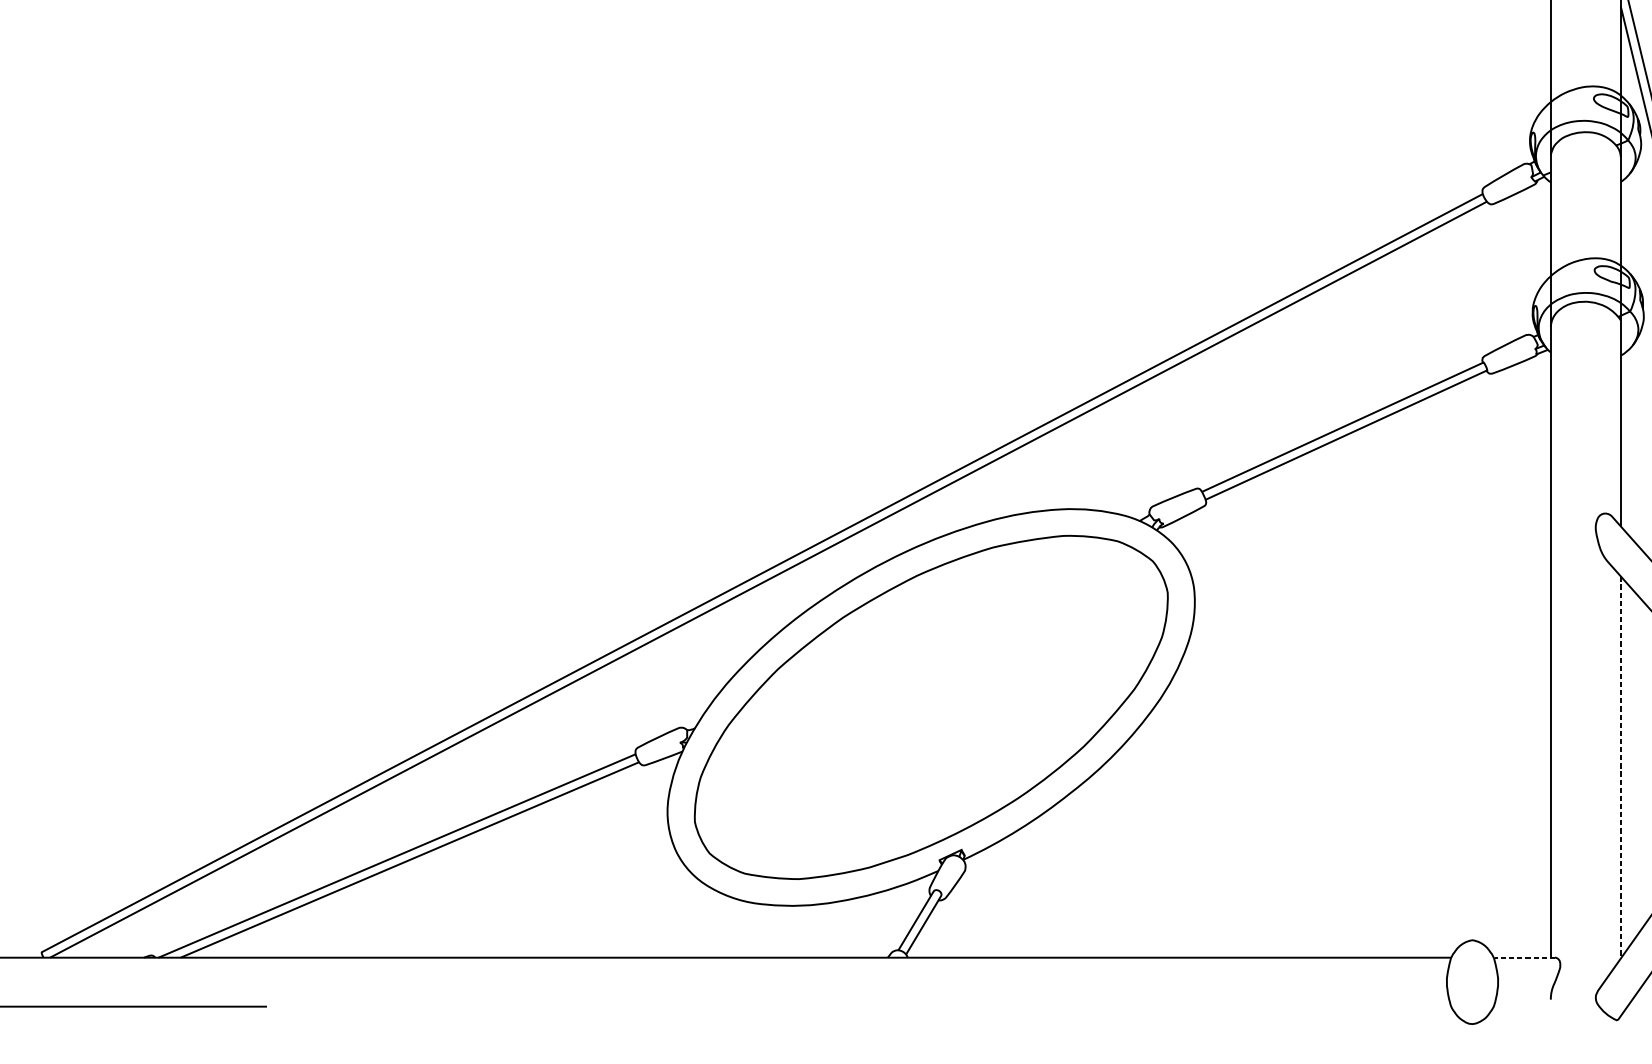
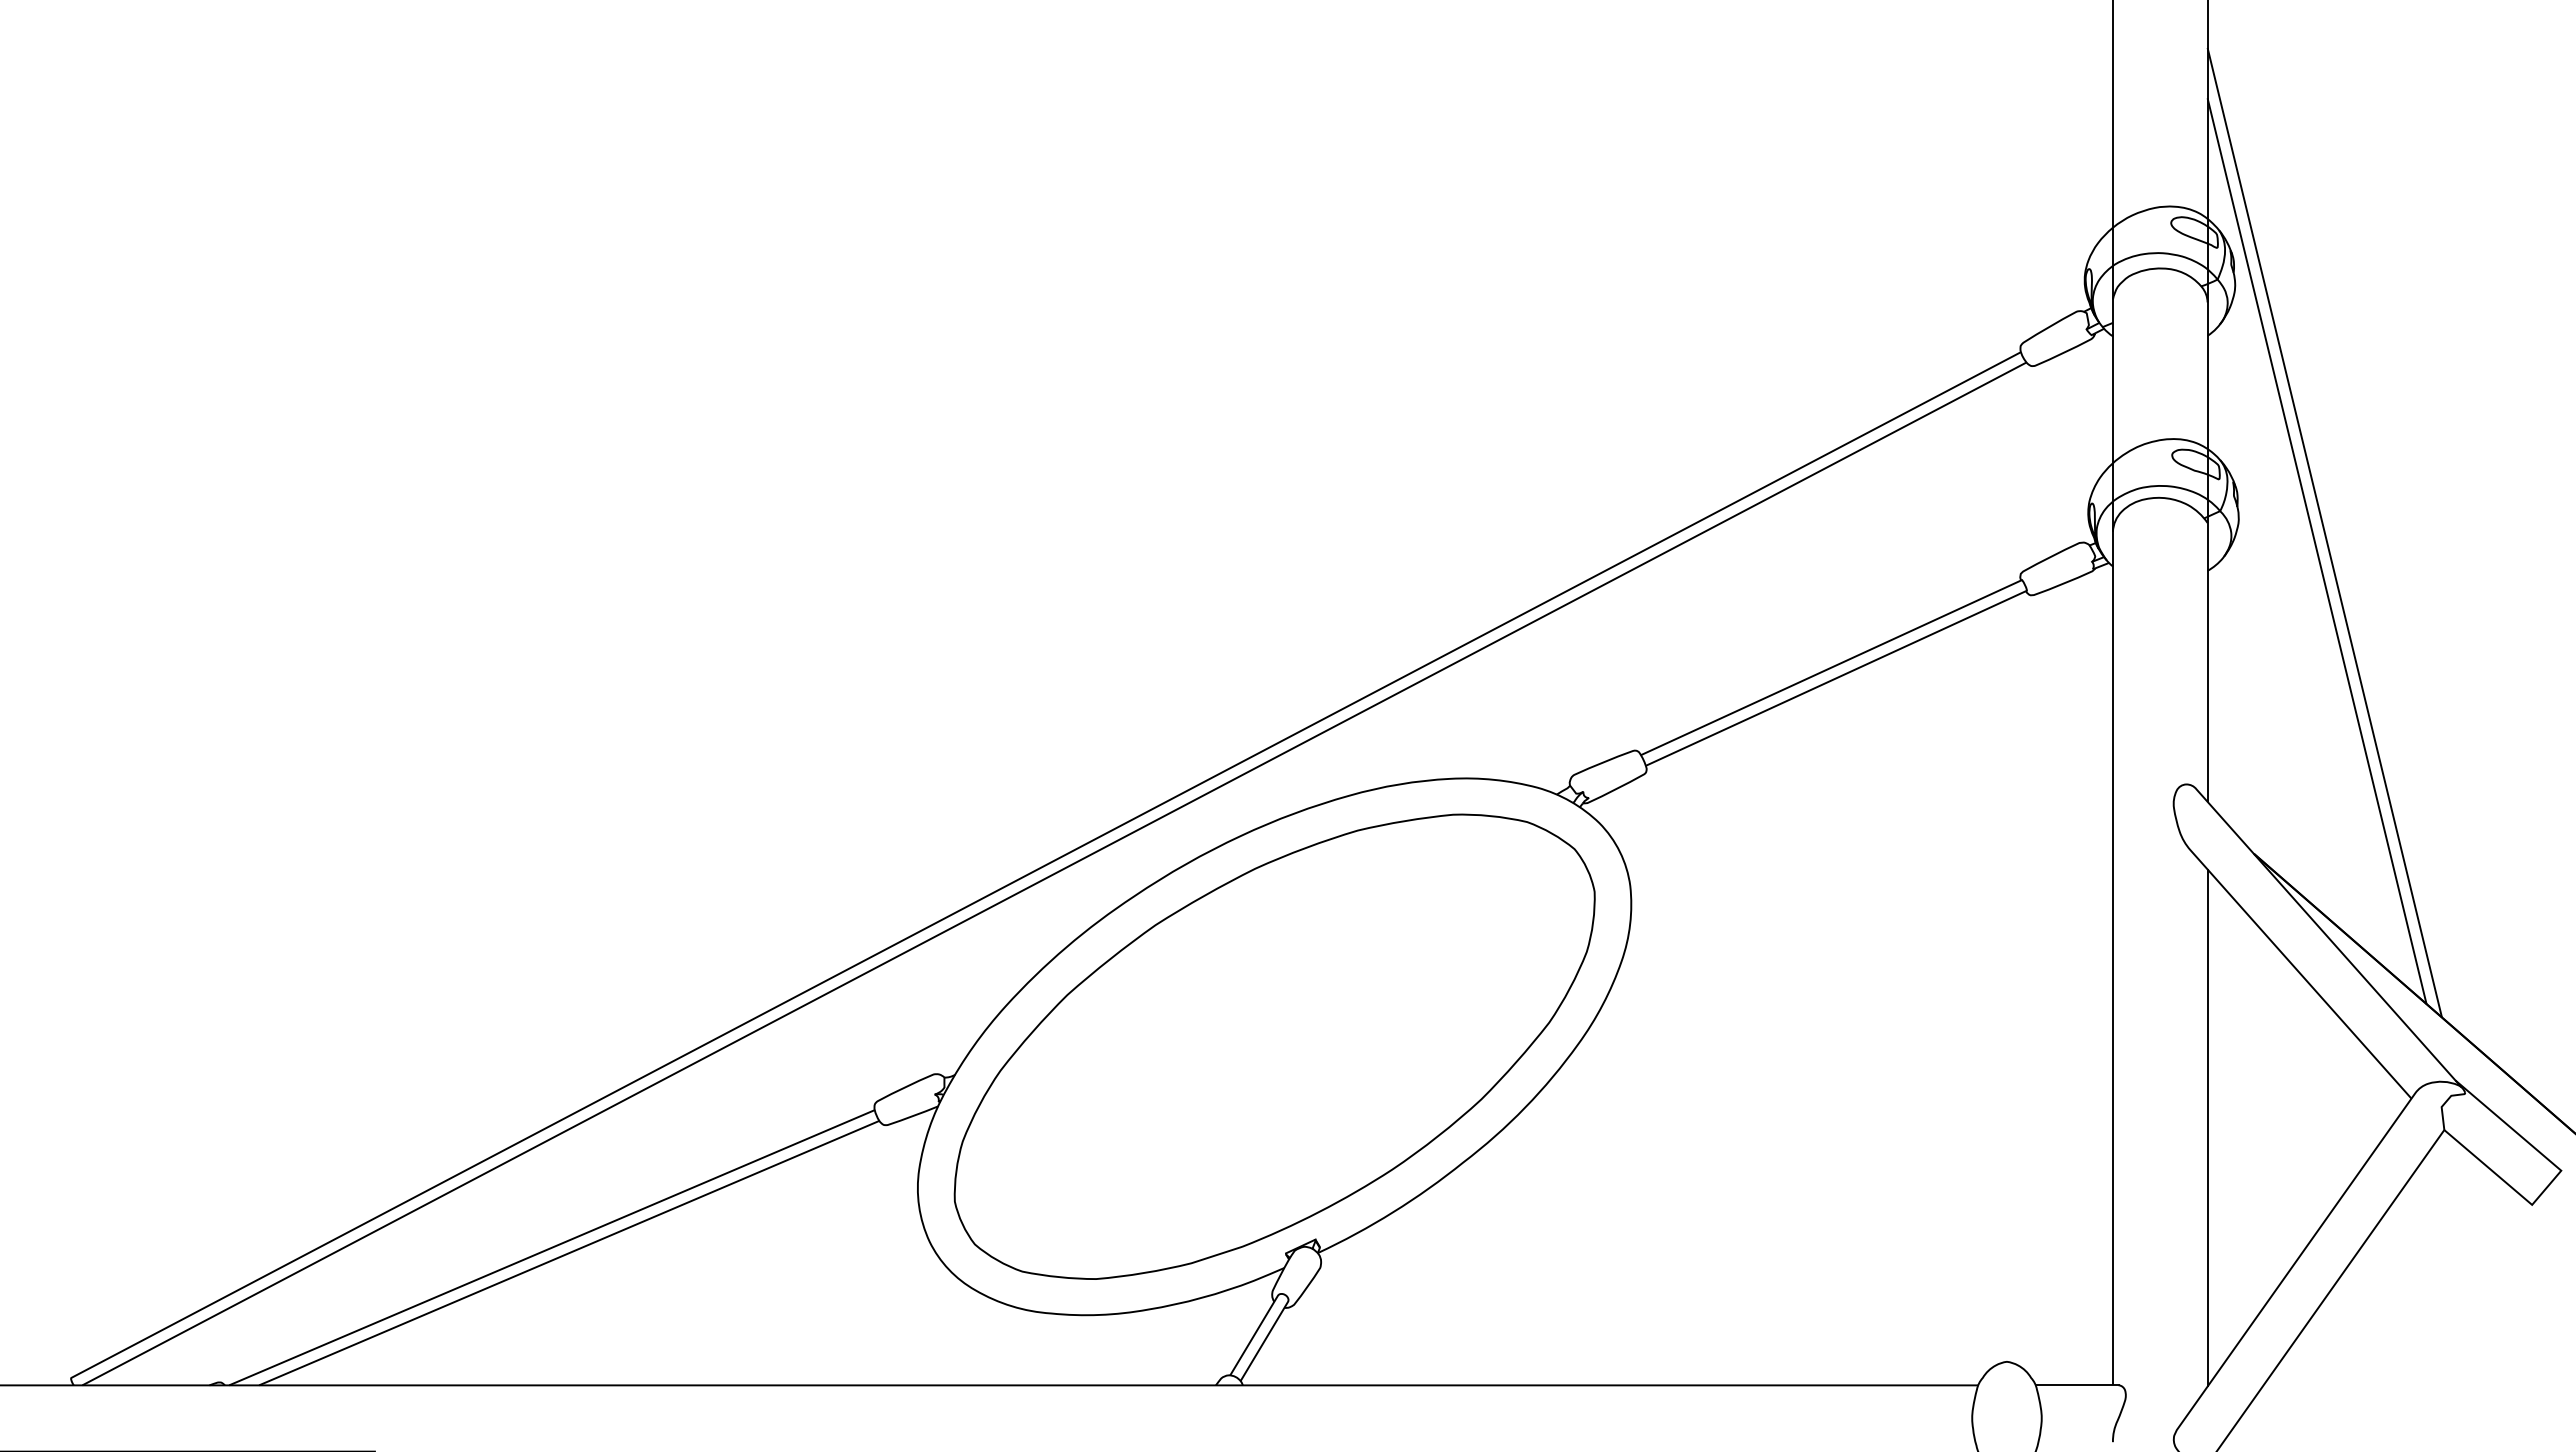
line: (1620, 767) -> (2207, 1128), dashed -> solid
line: (1524, 957) -> (2077, 1385), dashed -> solid

